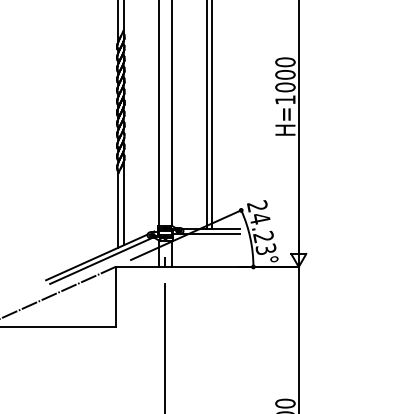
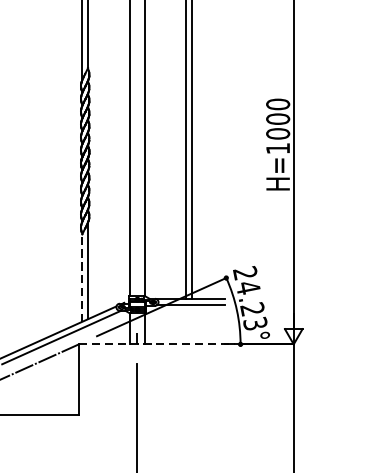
line: (117, 209) -> (81, 277), solid -> dashed
line: (182, 266) -> (157, 343), solid -> dashed

